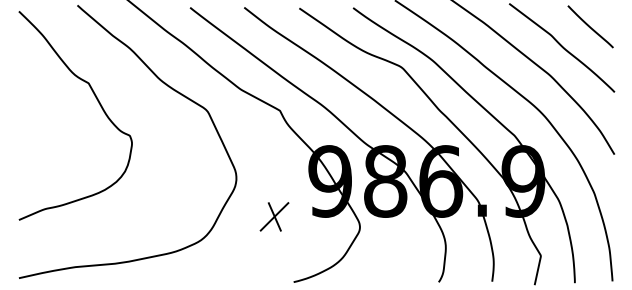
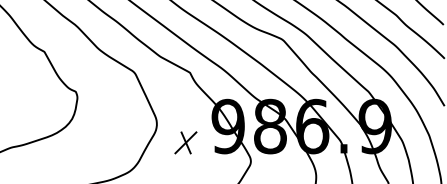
part: (274, 216) -> (185, 142), moved

